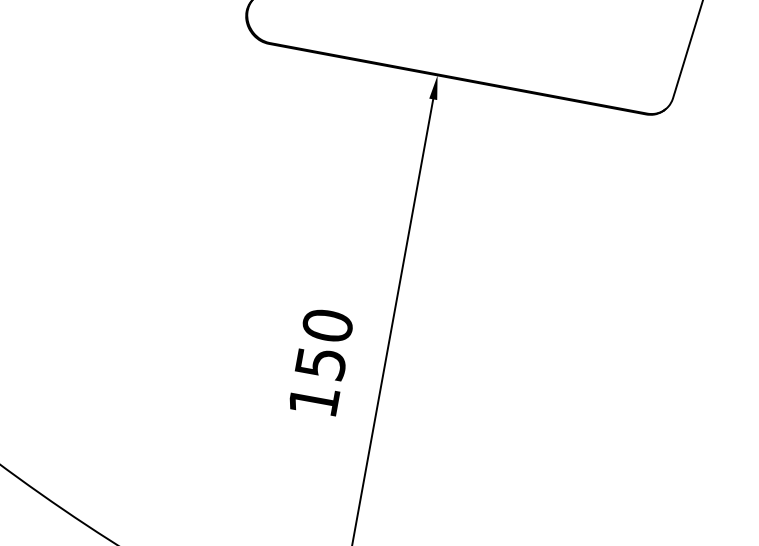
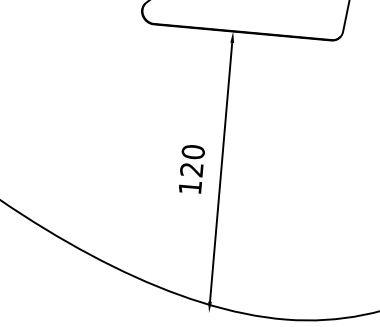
text: (320, 364) -> (191, 170), 150 -> 120

